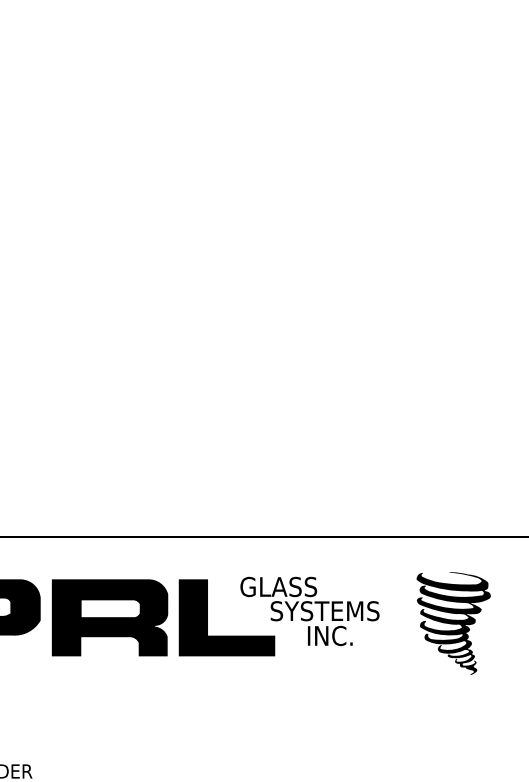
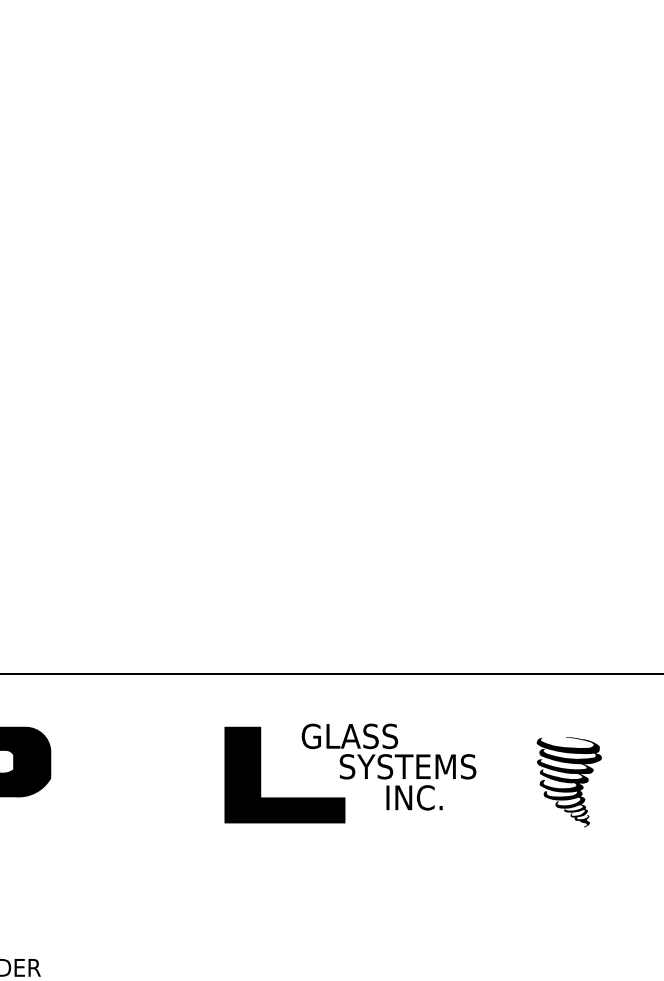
part: (109, 617) -> (137, 774), removed
part: (453, 623) -> (569, 782), size x0.7

